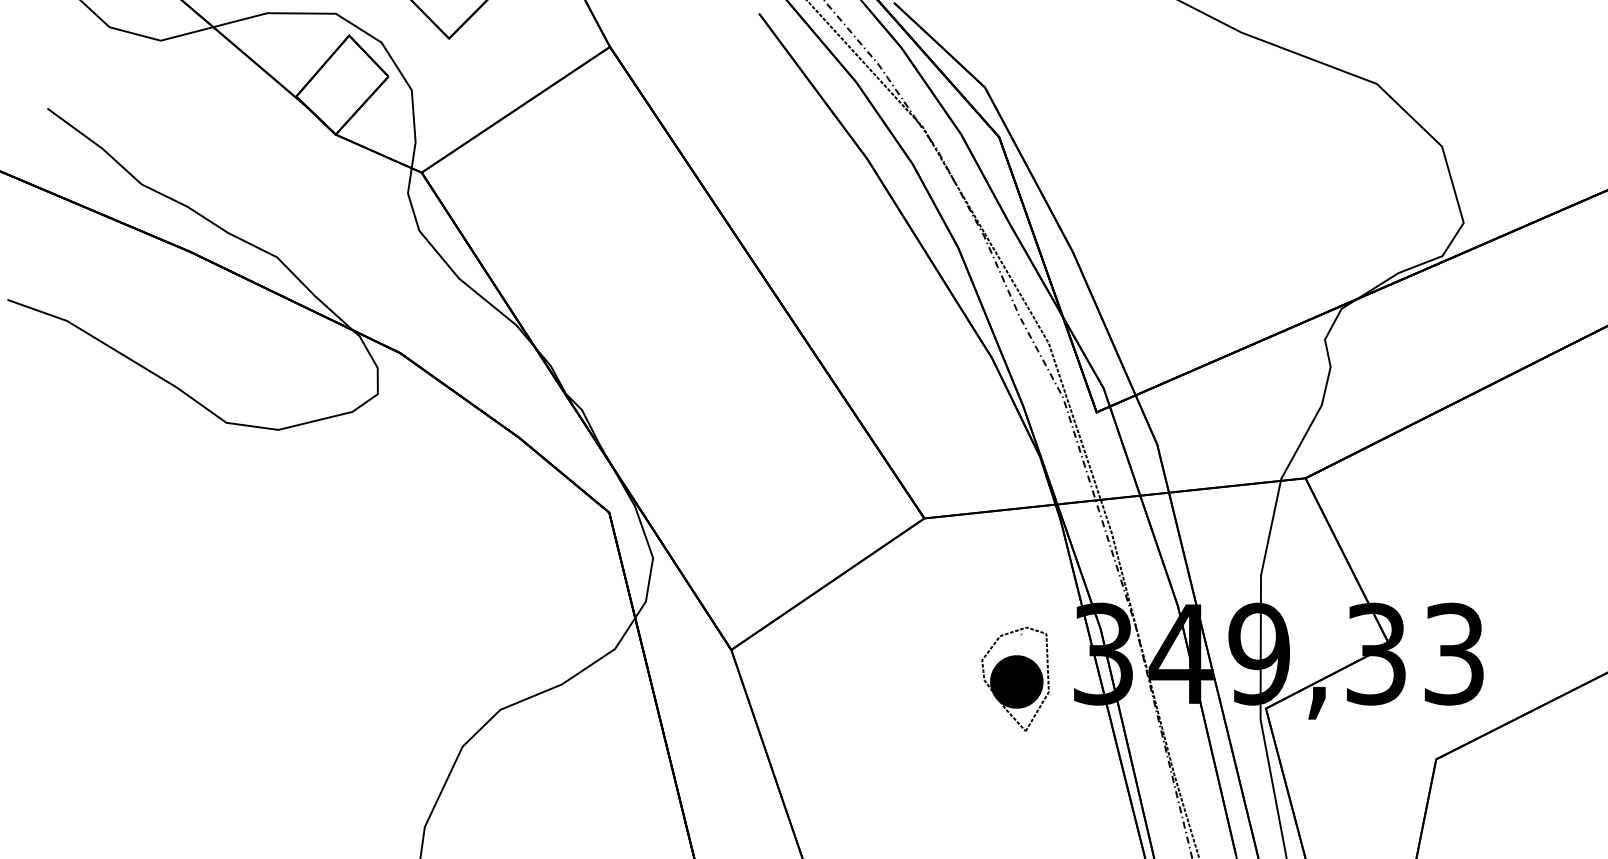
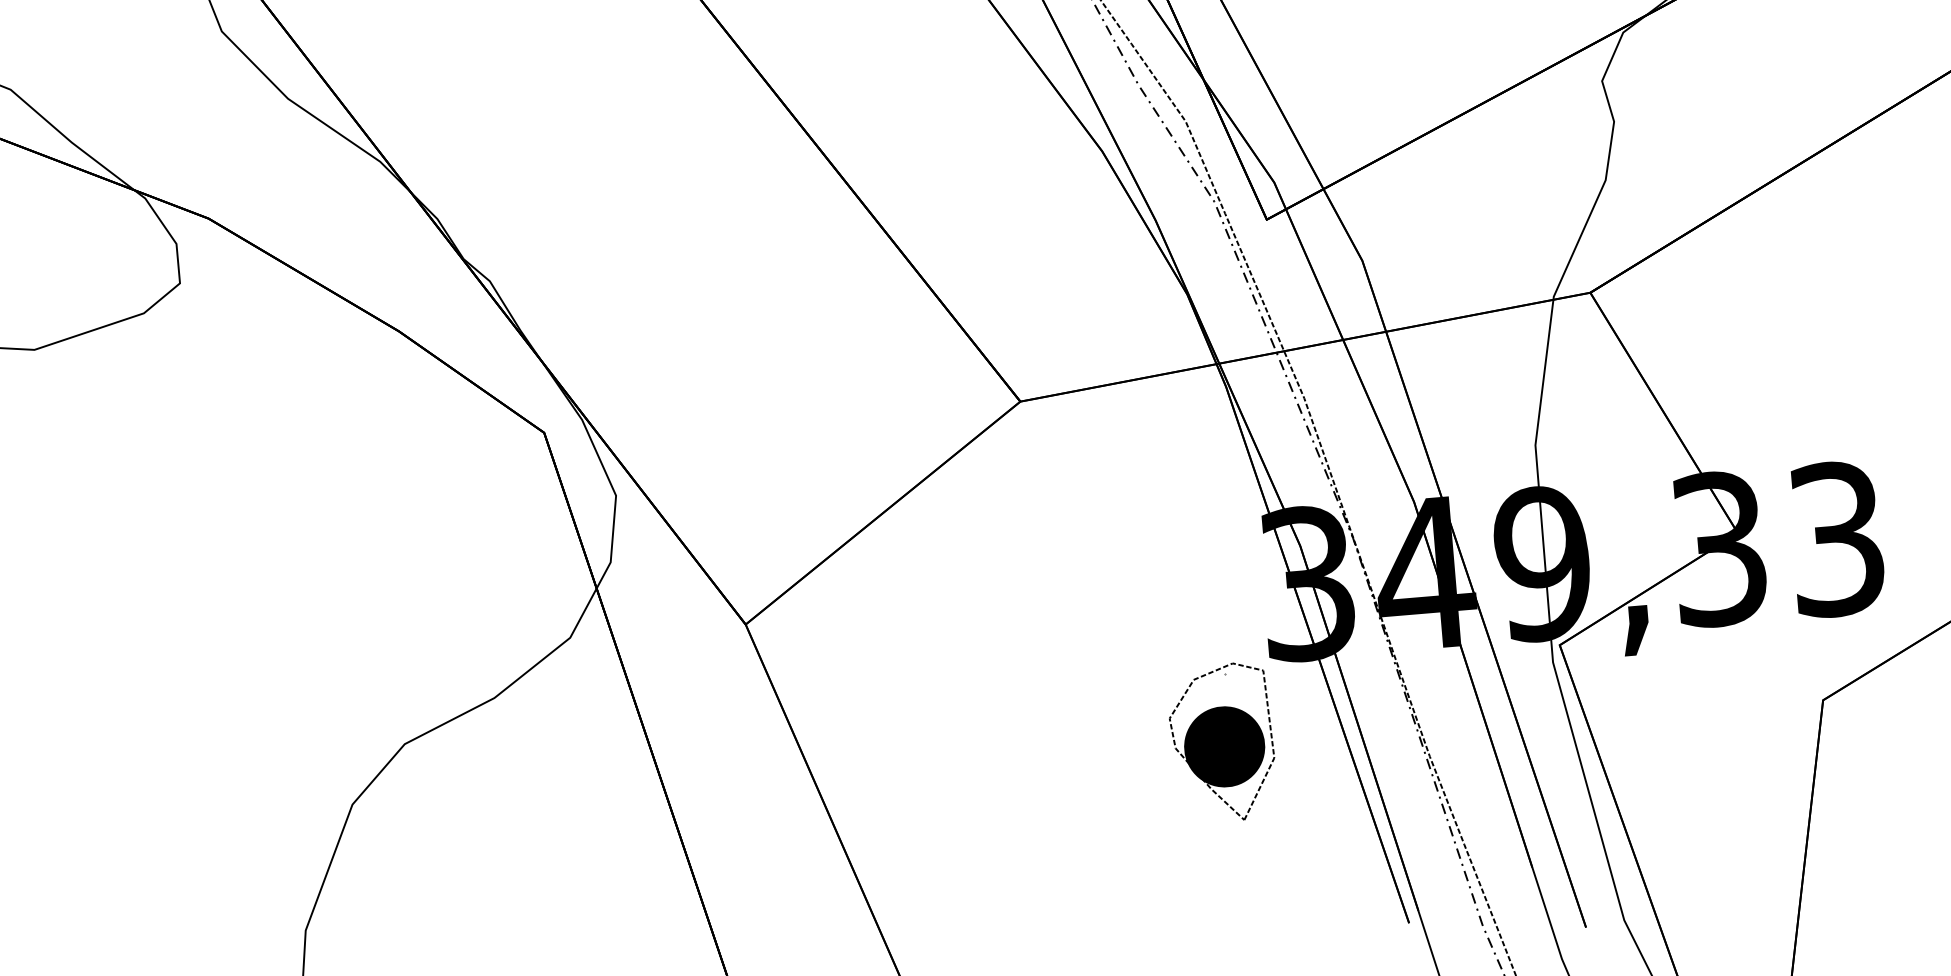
part: (1015, 678) -> (1222, 741), moved

